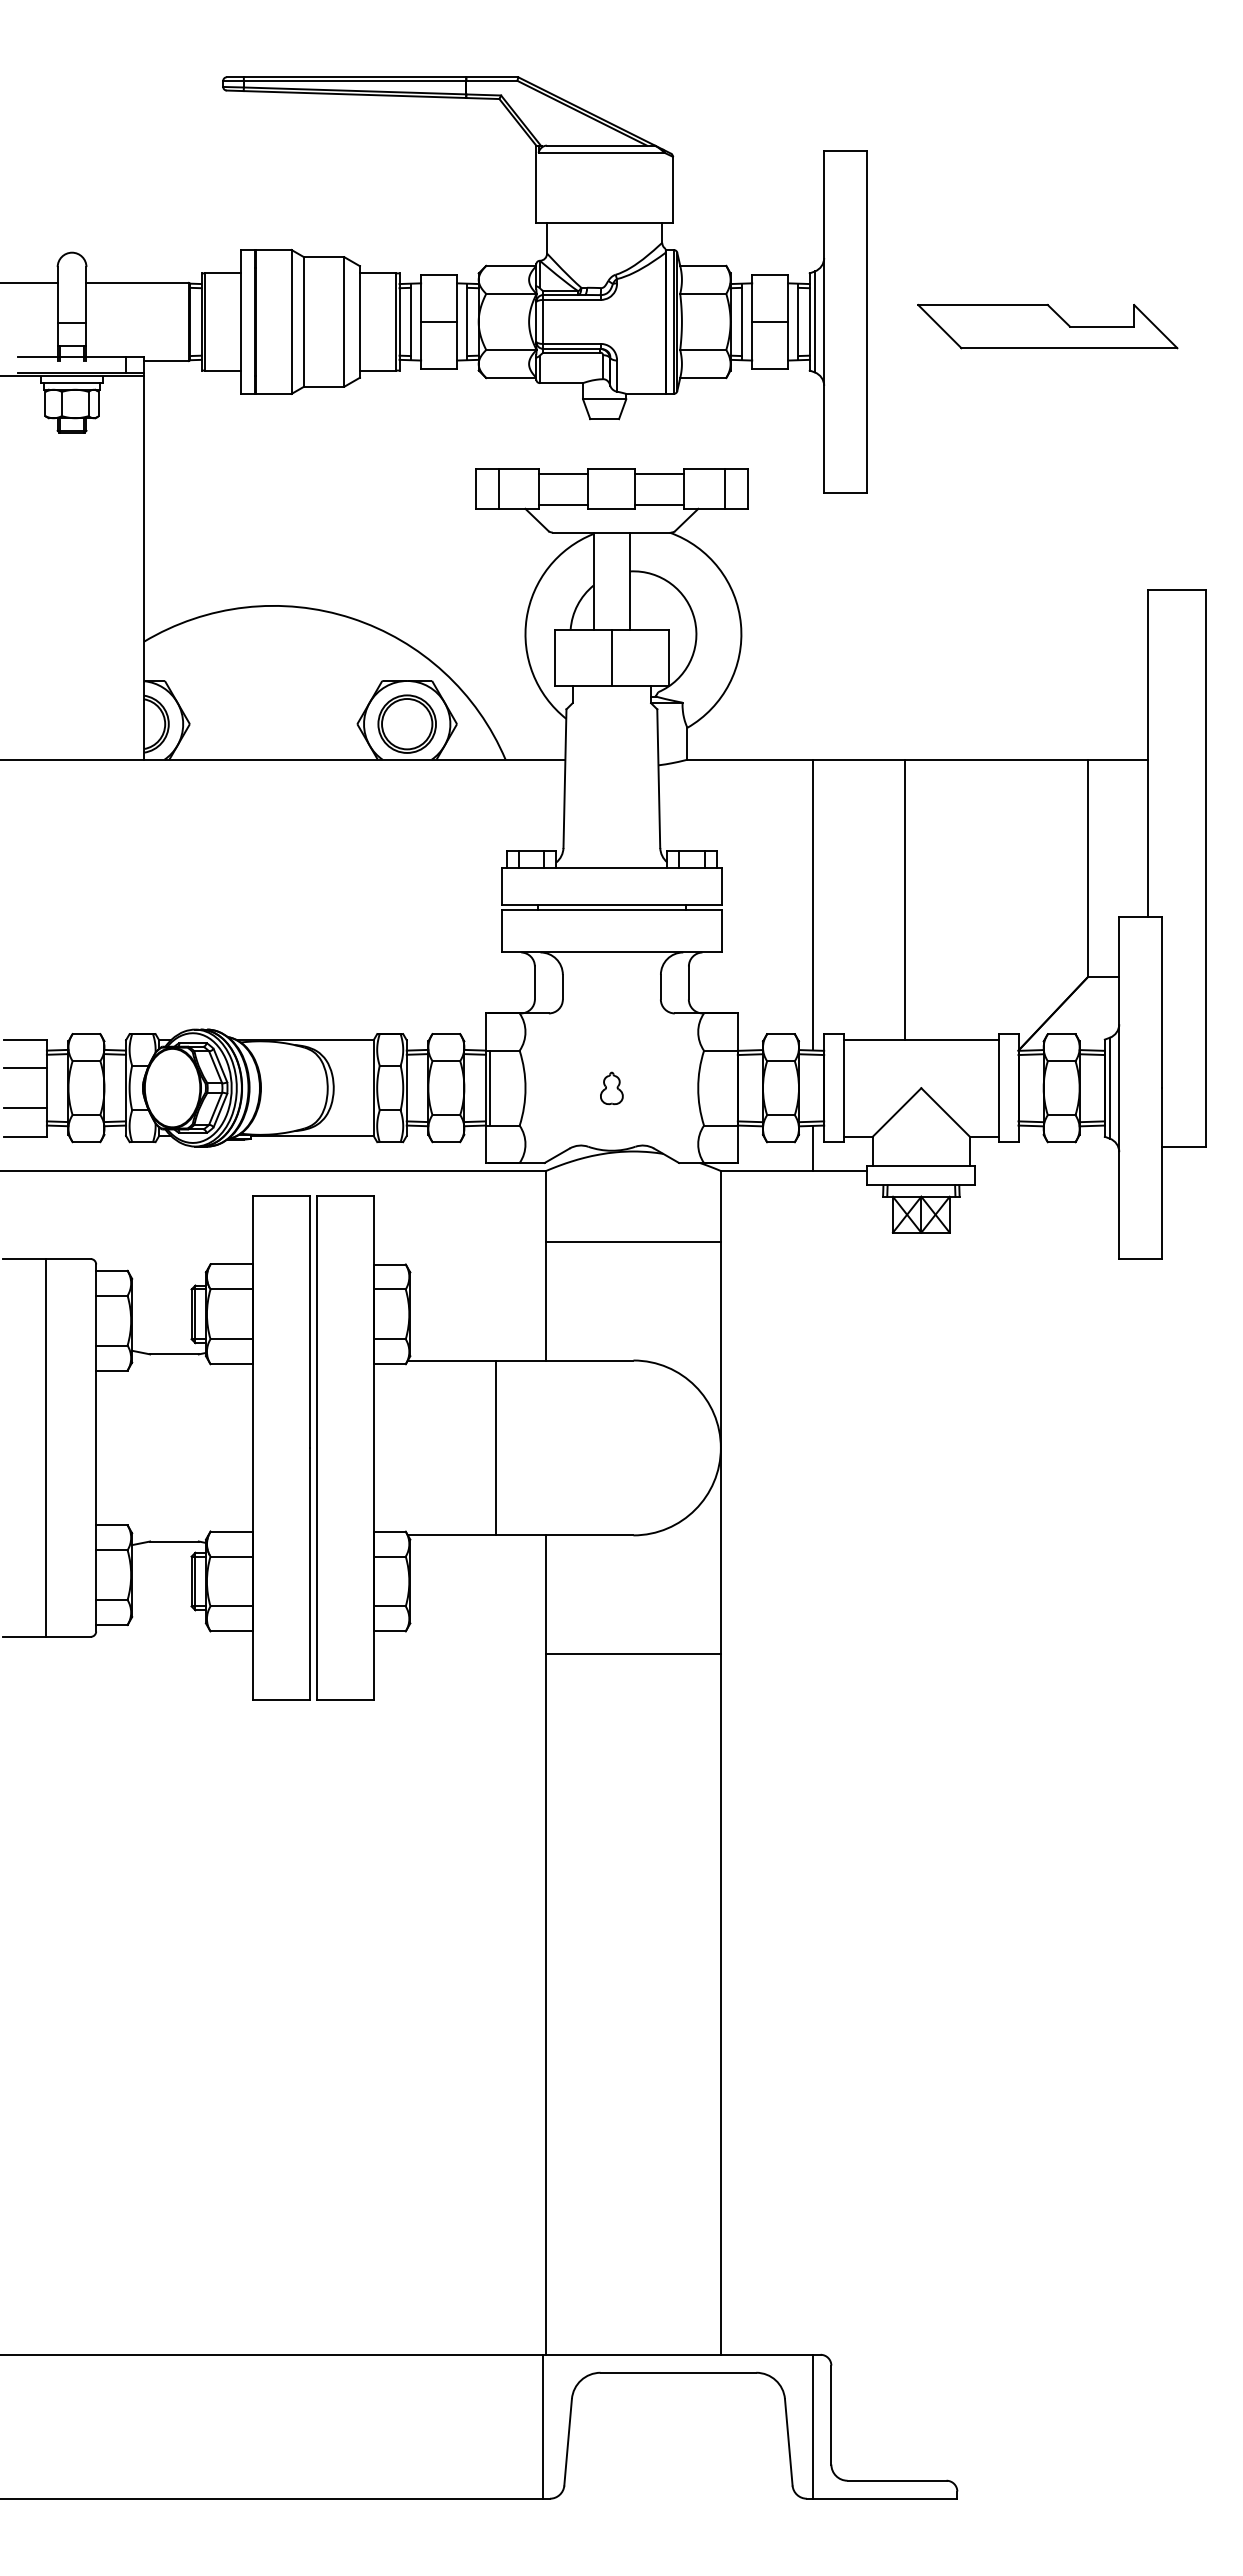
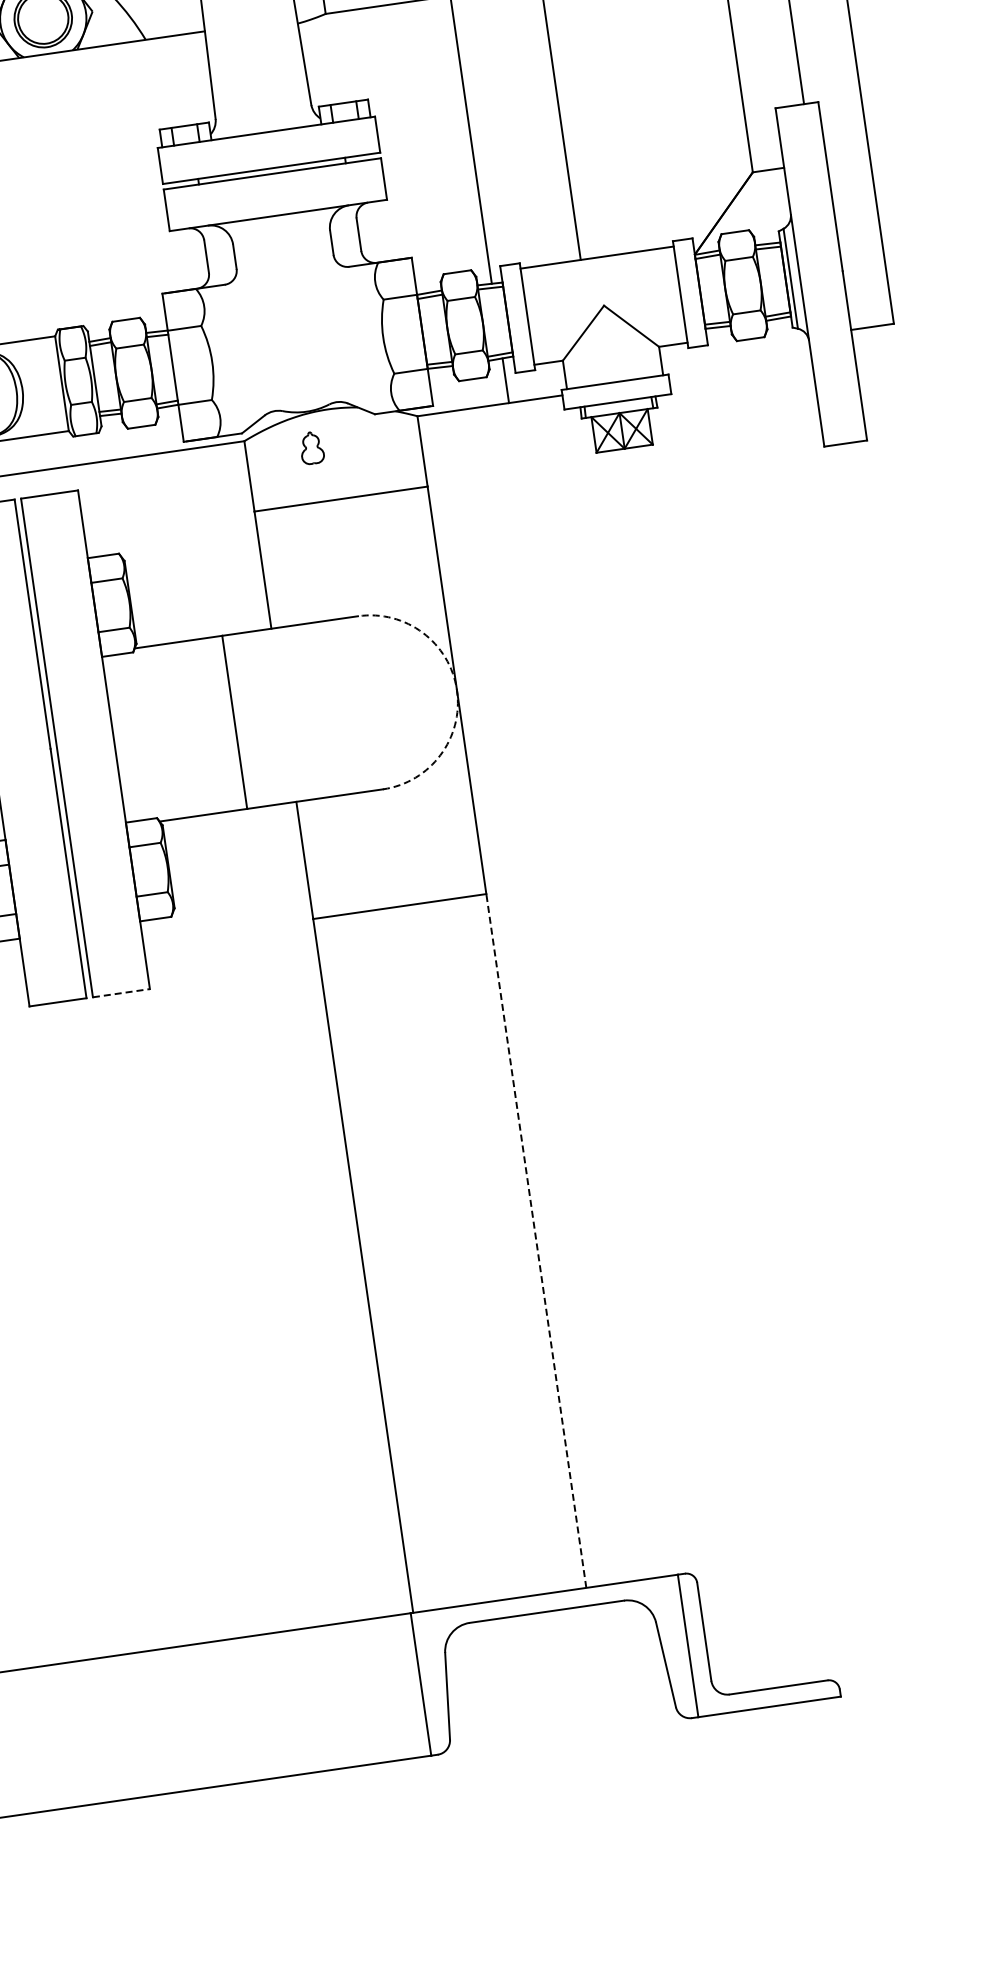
line: (489, 1087) -> (176, 366), removed
part: (611, 1088) -> (311, 448), moved
arc: (720, 1447) -> (456, 689), solid -> dashed
line: (345, 1699) -> (121, 992), solid -> dashed
line: (720, 2003) -> (535, 1240), solid -> dashed

